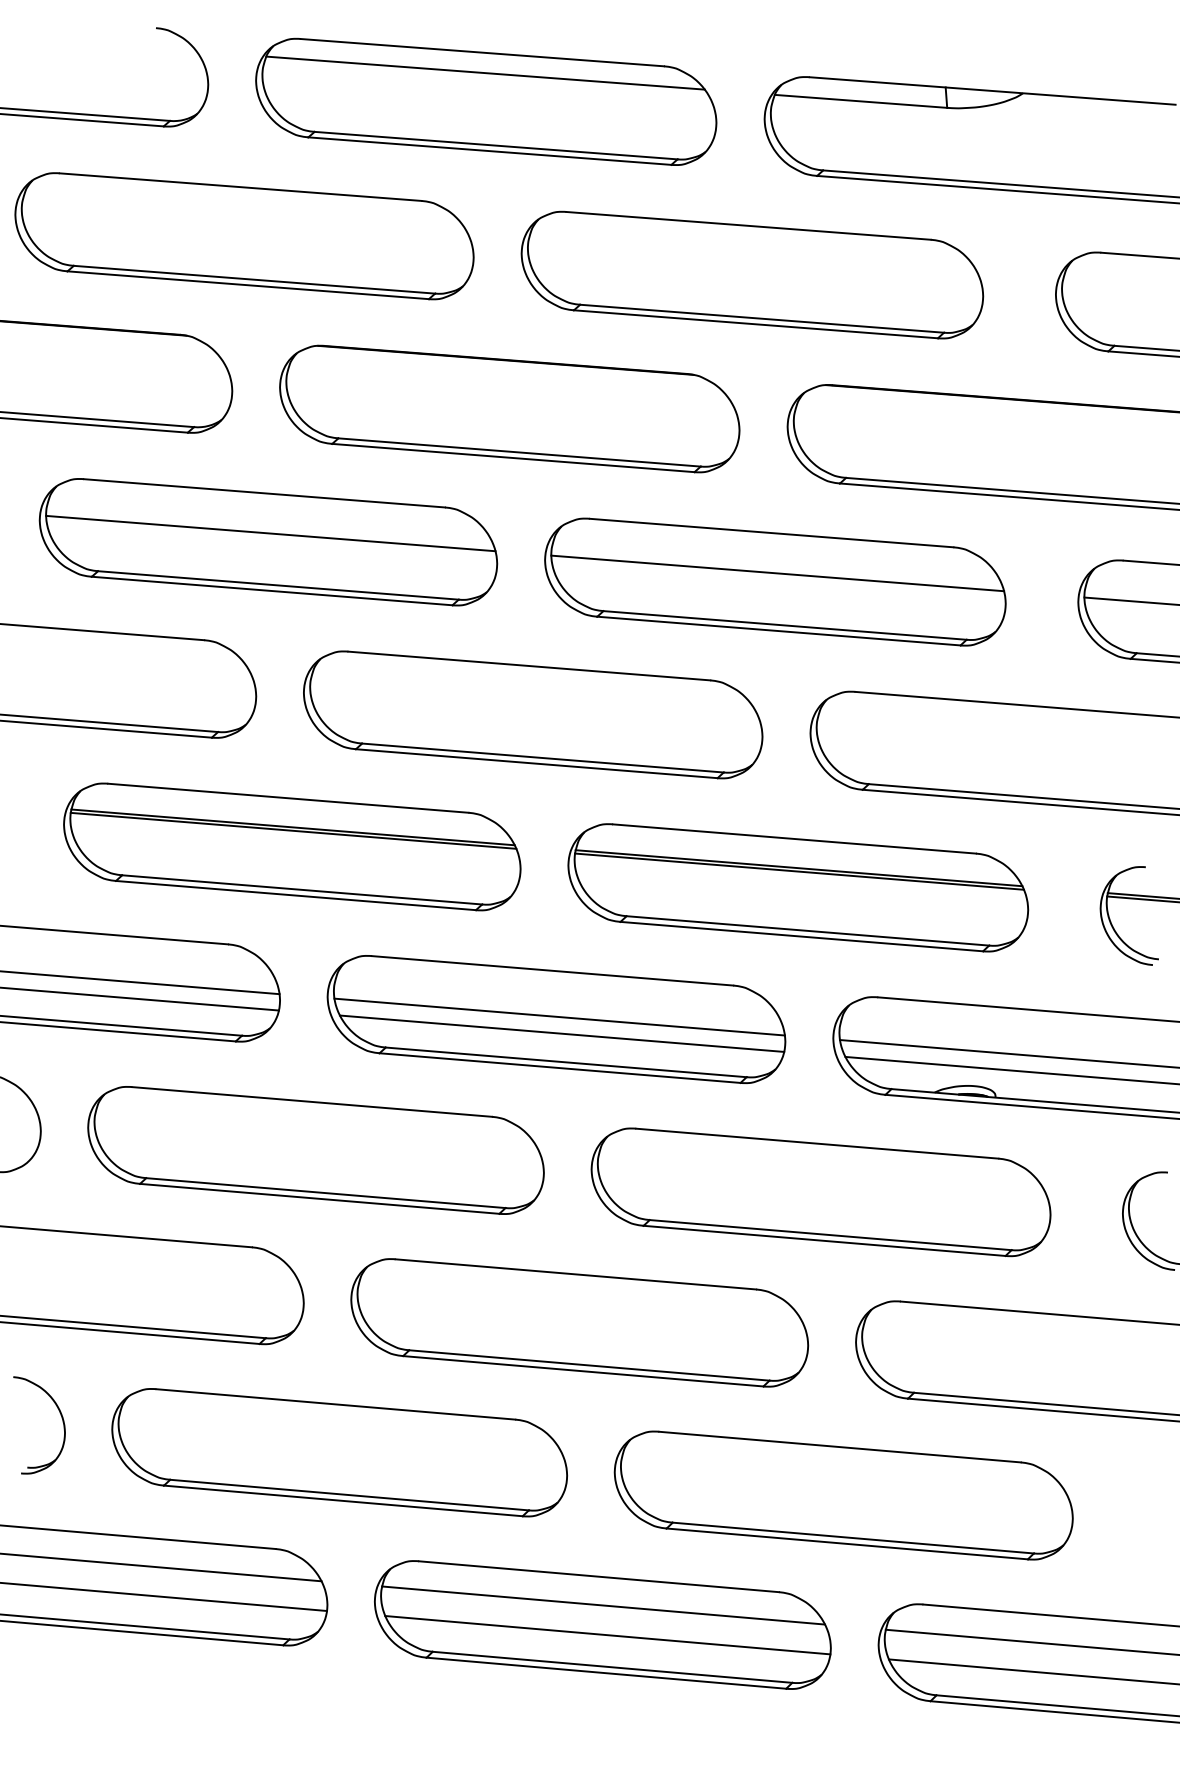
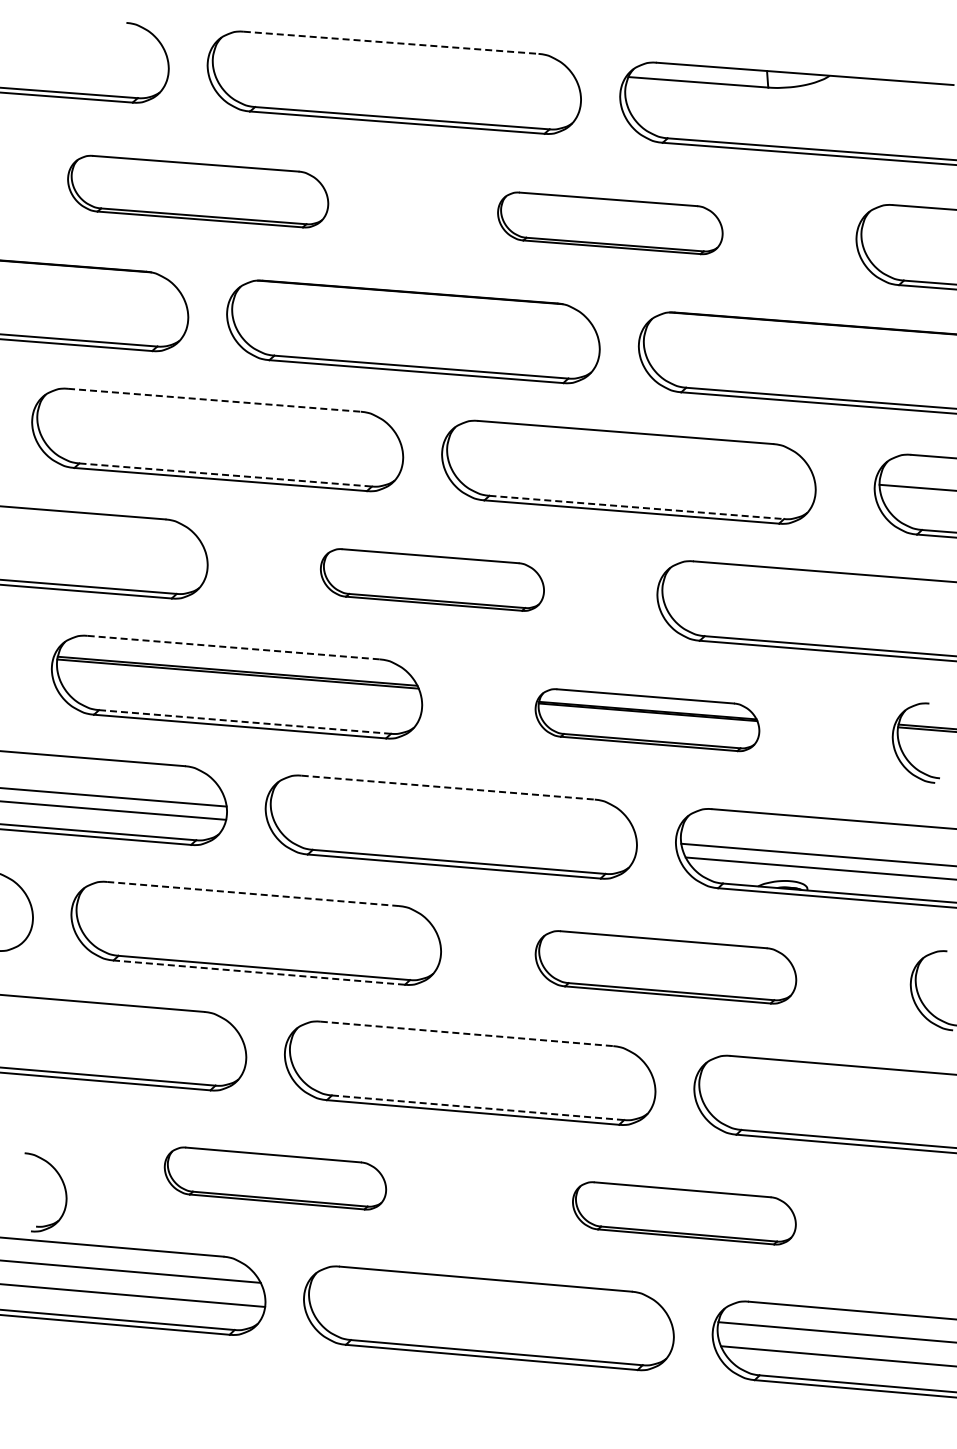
line: (482, 52) -> (391, 42), solid -> dashed
line: (485, 73) -> (393, 59), removed
part: (243, 235) -> (197, 191), size x0.7
part: (752, 275) -> (610, 223), size x0.6
line: (264, 493) -> (214, 400), solid -> dashed
line: (270, 533) -> (219, 432), removed
line: (777, 572) -> (630, 464), removed
line: (278, 586) -> (225, 475), solid -> dashed
line: (784, 625) -> (636, 507), solid -> dashed
part: (533, 714) -> (432, 579), size x0.6
line: (287, 798) -> (233, 647), solid -> dashed
part: (798, 886) -> (647, 719), size x0.6
line: (302, 890) -> (245, 722), solid -> dashed
line: (553, 970) -> (448, 787), solid -> dashed
line: (559, 1017) -> (453, 825), removed
line: (561, 1033) -> (455, 838), removed
line: (312, 1102) -> (253, 894), solid -> dashed
part: (820, 1192) -> (665, 967), size x0.7
line: (318, 1198) -> (258, 972), solid -> dashed
line: (576, 1273) -> (467, 1033), solid -> dashed
line: (590, 1365) -> (478, 1107), solid -> dashed
part: (61, 1418) -> (63, 1186), moved
part: (339, 1452) -> (275, 1178), size x0.6
part: (843, 1495) -> (684, 1213), size x0.6
line: (603, 1605) -> (489, 1302), removed
line: (607, 1635) -> (492, 1326), removed

